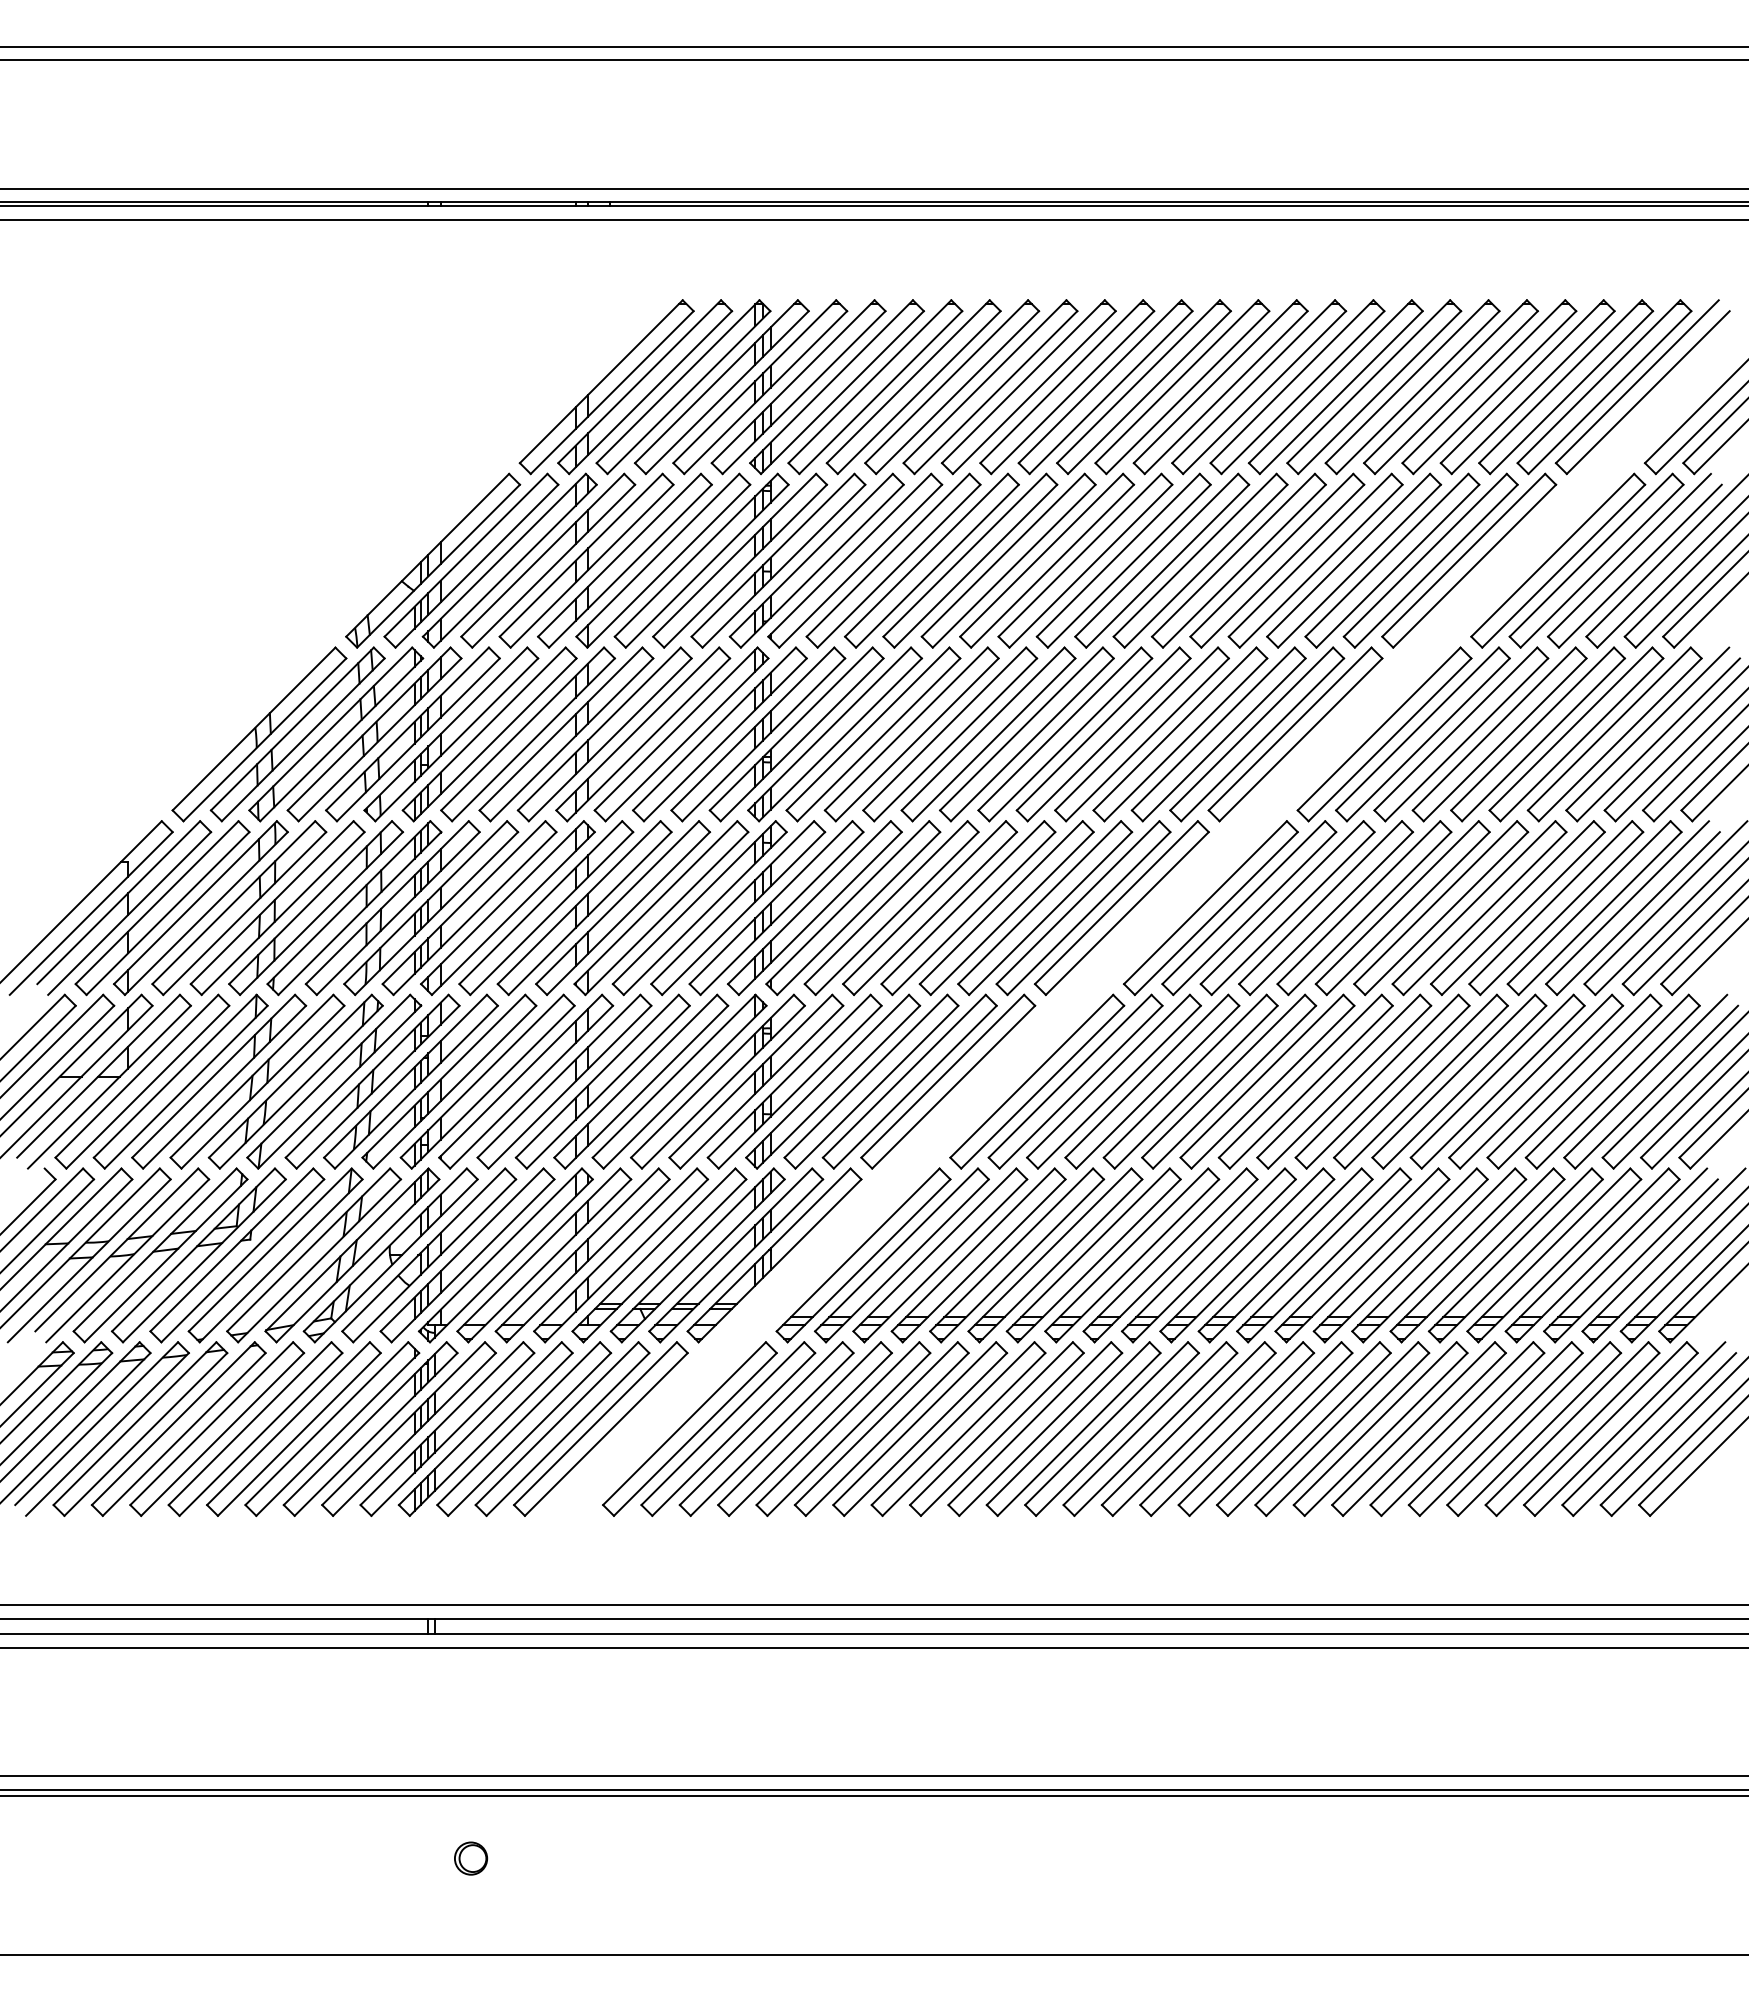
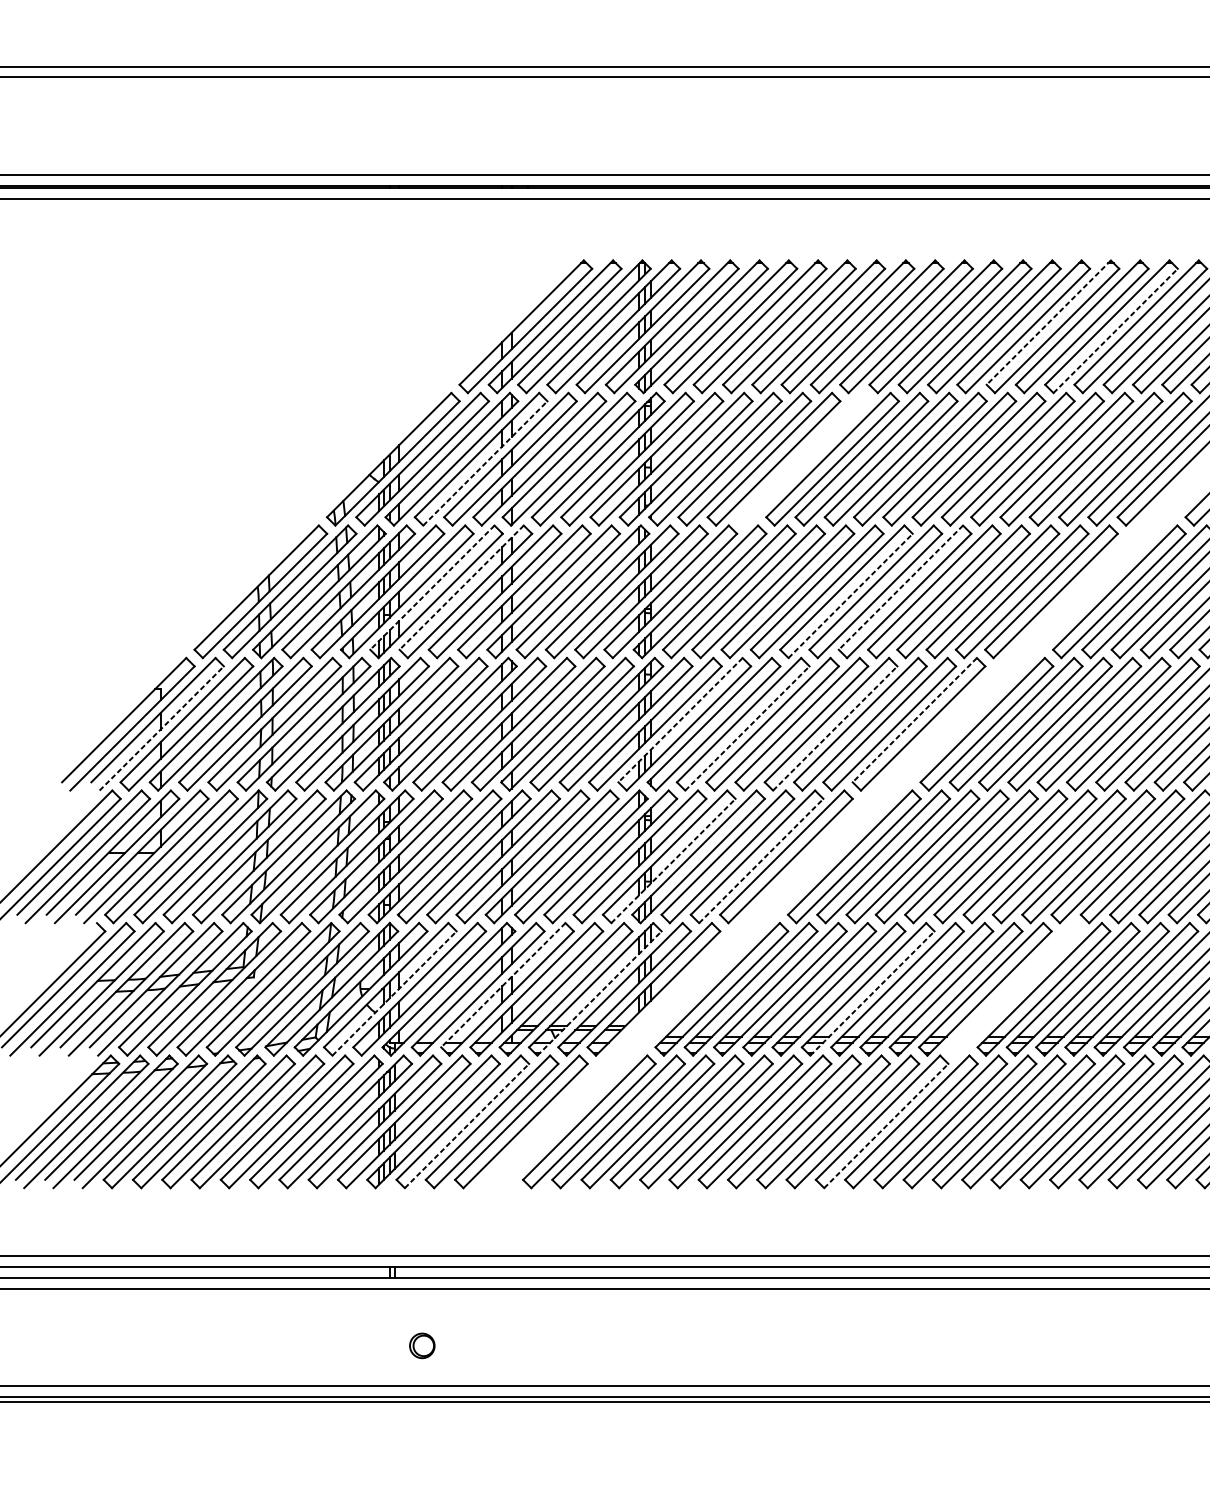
line: (1291, 382) -> (1048, 323), solid -> dashed
line: (1380, 392) -> (1116, 330), solid -> dashed
part: (970, 560) -> (803, 459), removed
line: (554, 565) -> (485, 462), solid -> dashed
line: (483, 729) -> (431, 588), solid -> dashed
line: (522, 729) -> (461, 588), solid -> dashed
line: (1097, 729) -> (900, 588), solid -> dashed
line: (1032, 739) -> (850, 595), solid -> dashed
line: (809, 903) -> (680, 720), solid -> dashed
line: (1116, 903) -> (914, 720), solid -> dashed
line: (129, 913) -> (161, 728), solid -> dashed
line: (897, 913) -> (747, 728), solid -> dashed
line: (1012, 913) -> (835, 728), solid -> dashed
line: (800, 1086) -> (673, 860), solid -> dashed
line: (915, 1086) -> (761, 860), solid -> dashed
line: (576, 1250) -> (502, 985), solid -> dashed
part: (1247, 1255) -> (1014, 989), removed
line: (435, 1260) -> (395, 993), solid -> dashed
line: (703, 1260) -> (599, 993), solid -> dashed
line: (1061, 1260) -> (872, 993), solid -> dashed
line: (529, 1434) -> (466, 1126), solid -> dashed
line: (1079, 1434) -> (886, 1126), solid -> dashed
part: (471, 1858) -> (422, 1345), moved

